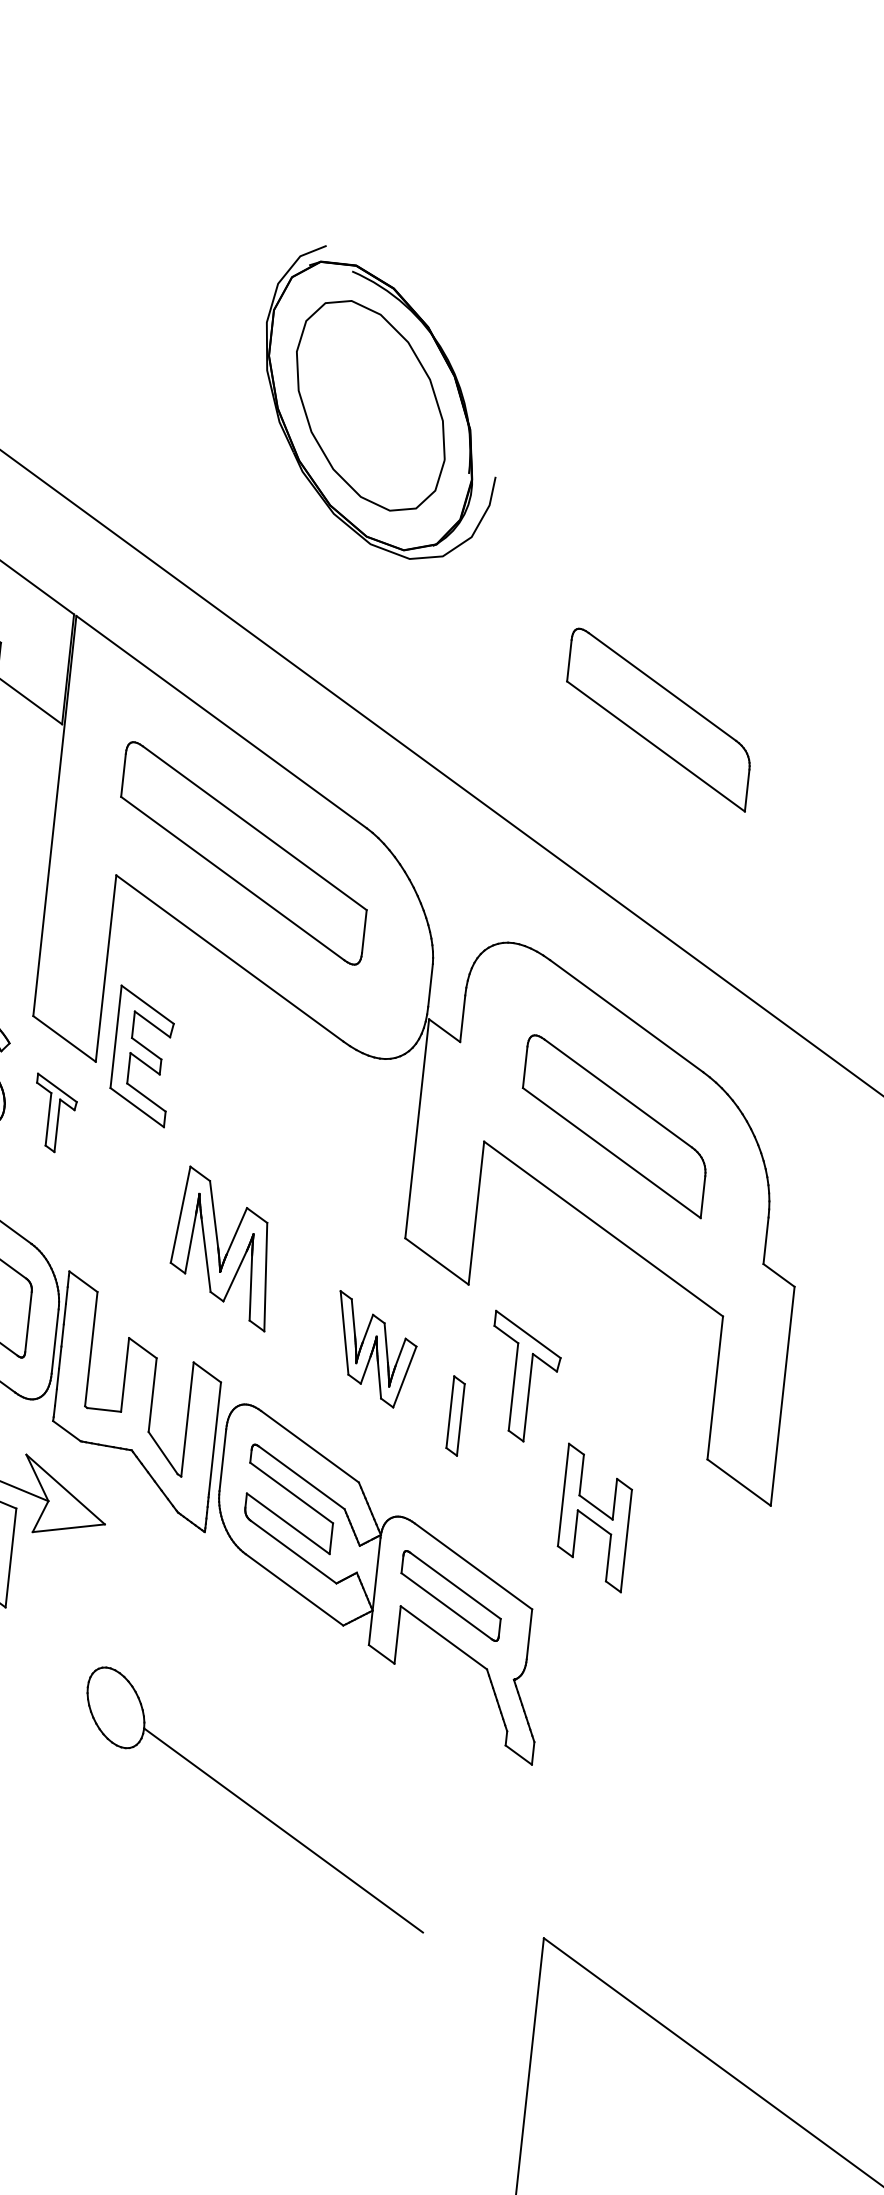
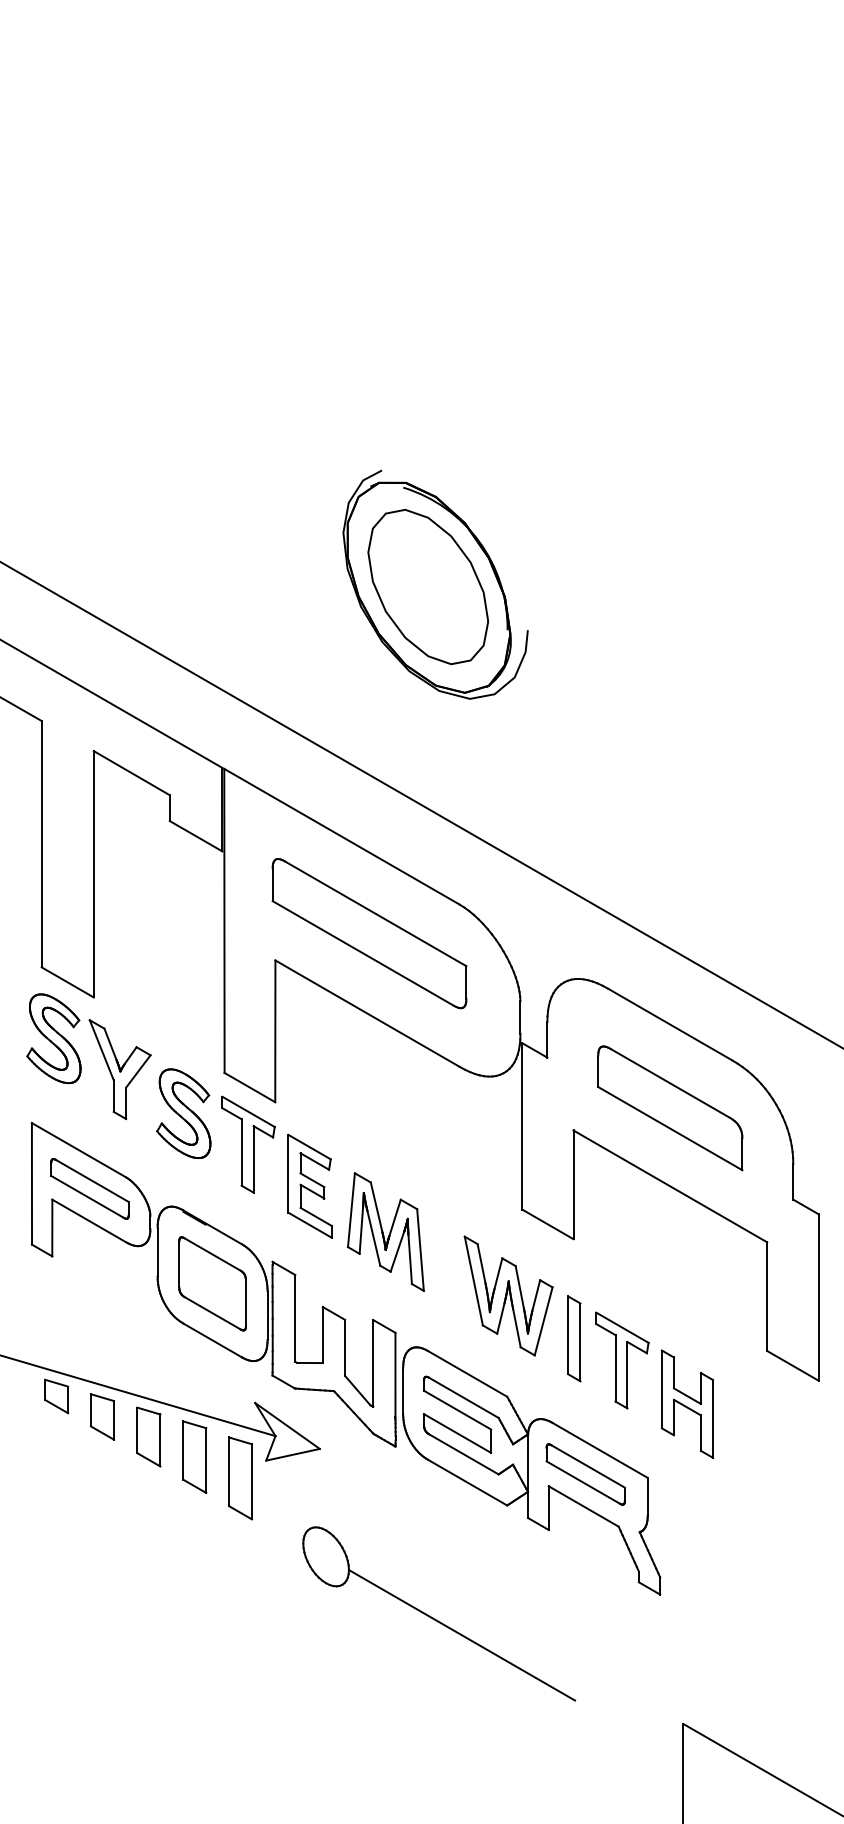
part: (659, 720) -> (670, 799), removed
part: (142, 1055) -> (309, 1185), moved
part: (54, 1113) -> (248, 1144), size x1.67
part: (375, 1349) -> (508, 1295), size x1.43
part: (523, 1377) -> (622, 1360), moved
part: (455, 1415) -> (574, 1338), size x1.43
part: (251, 1804) -> (435, 1618), moved

